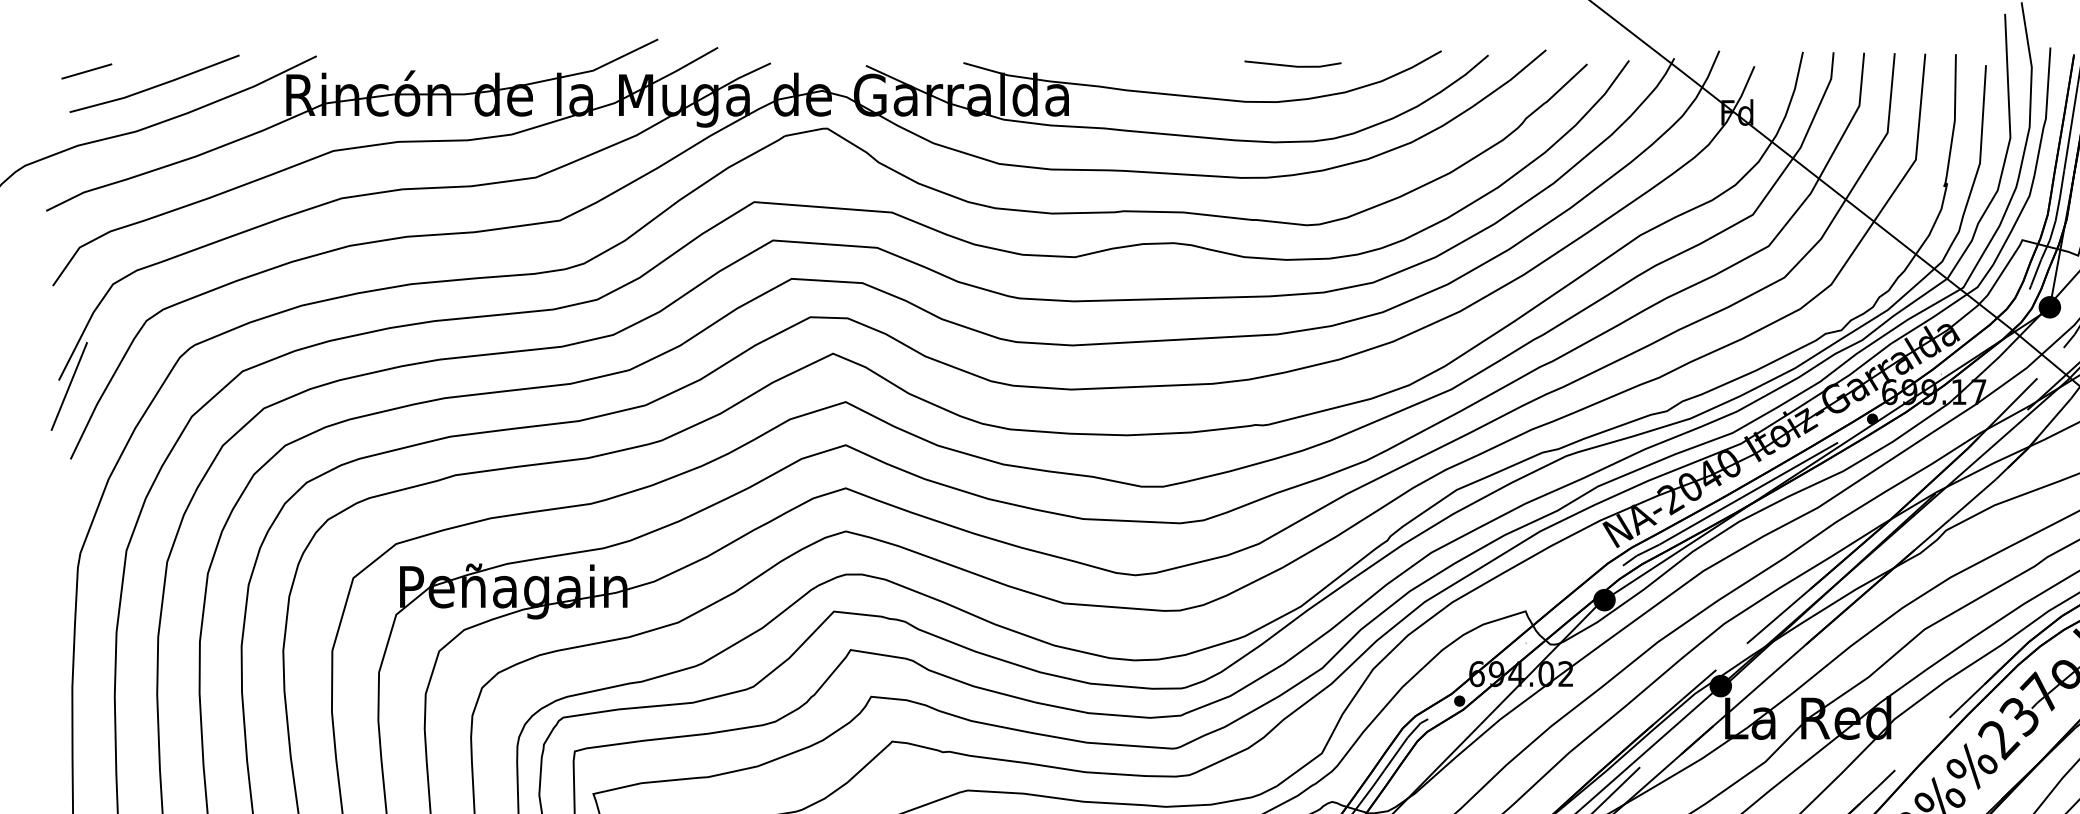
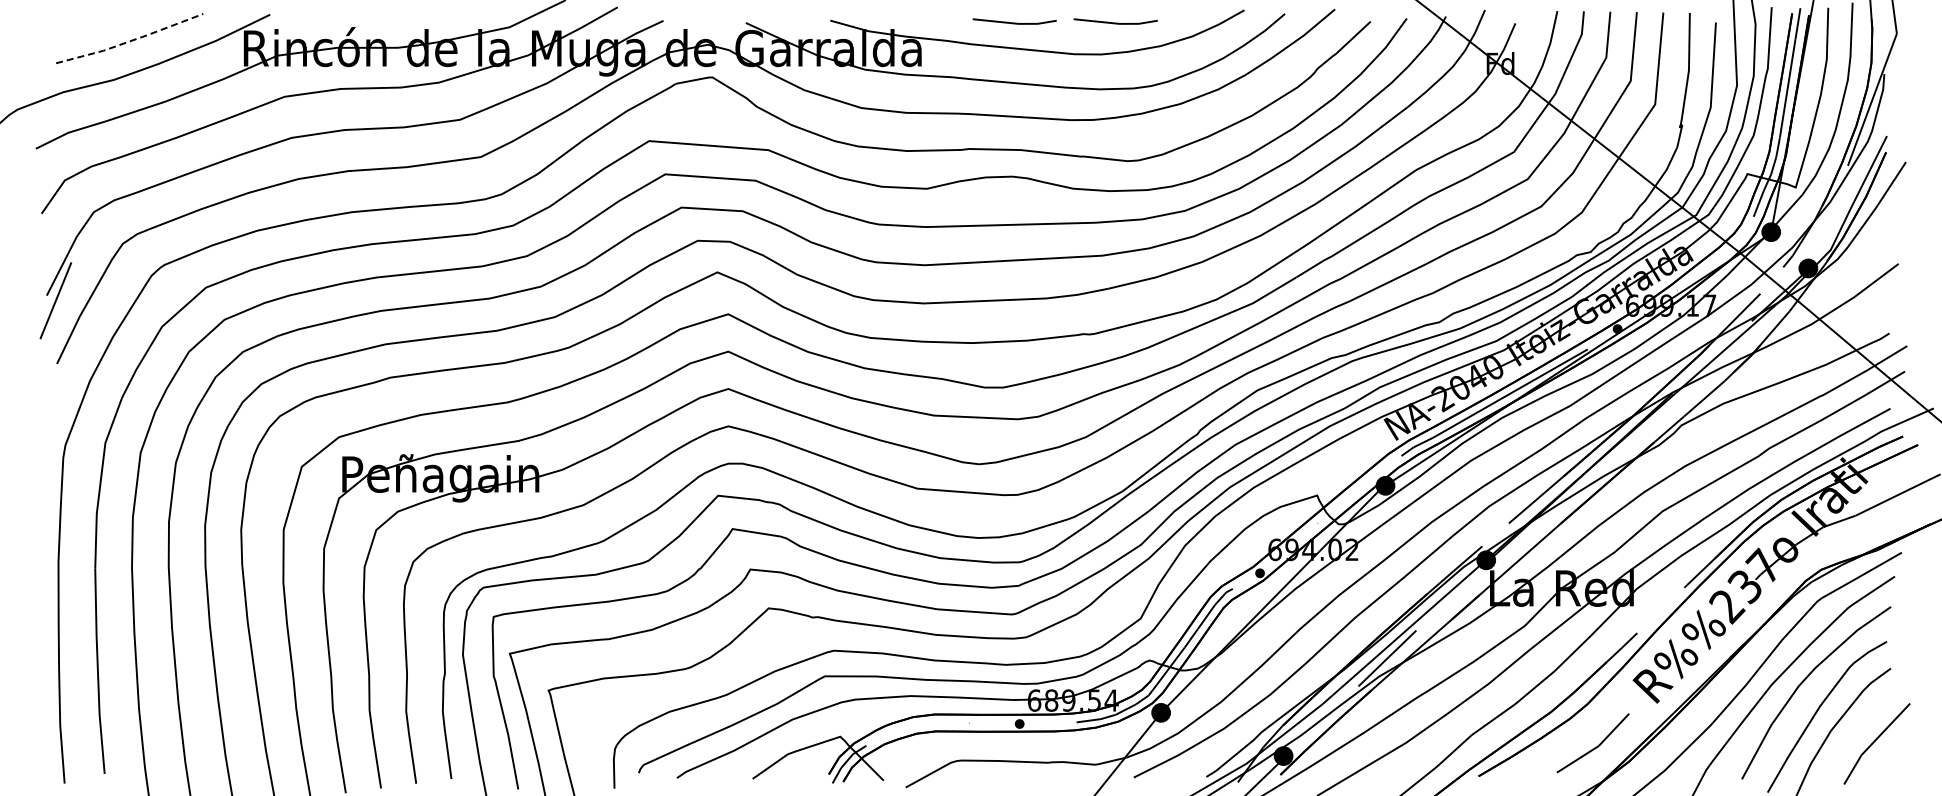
line: (1176, 65) -> (1014, 22), added
line: (87, 70) -> (71, 27), removed
line: (155, 87) -> (130, 41), solid -> dashed

